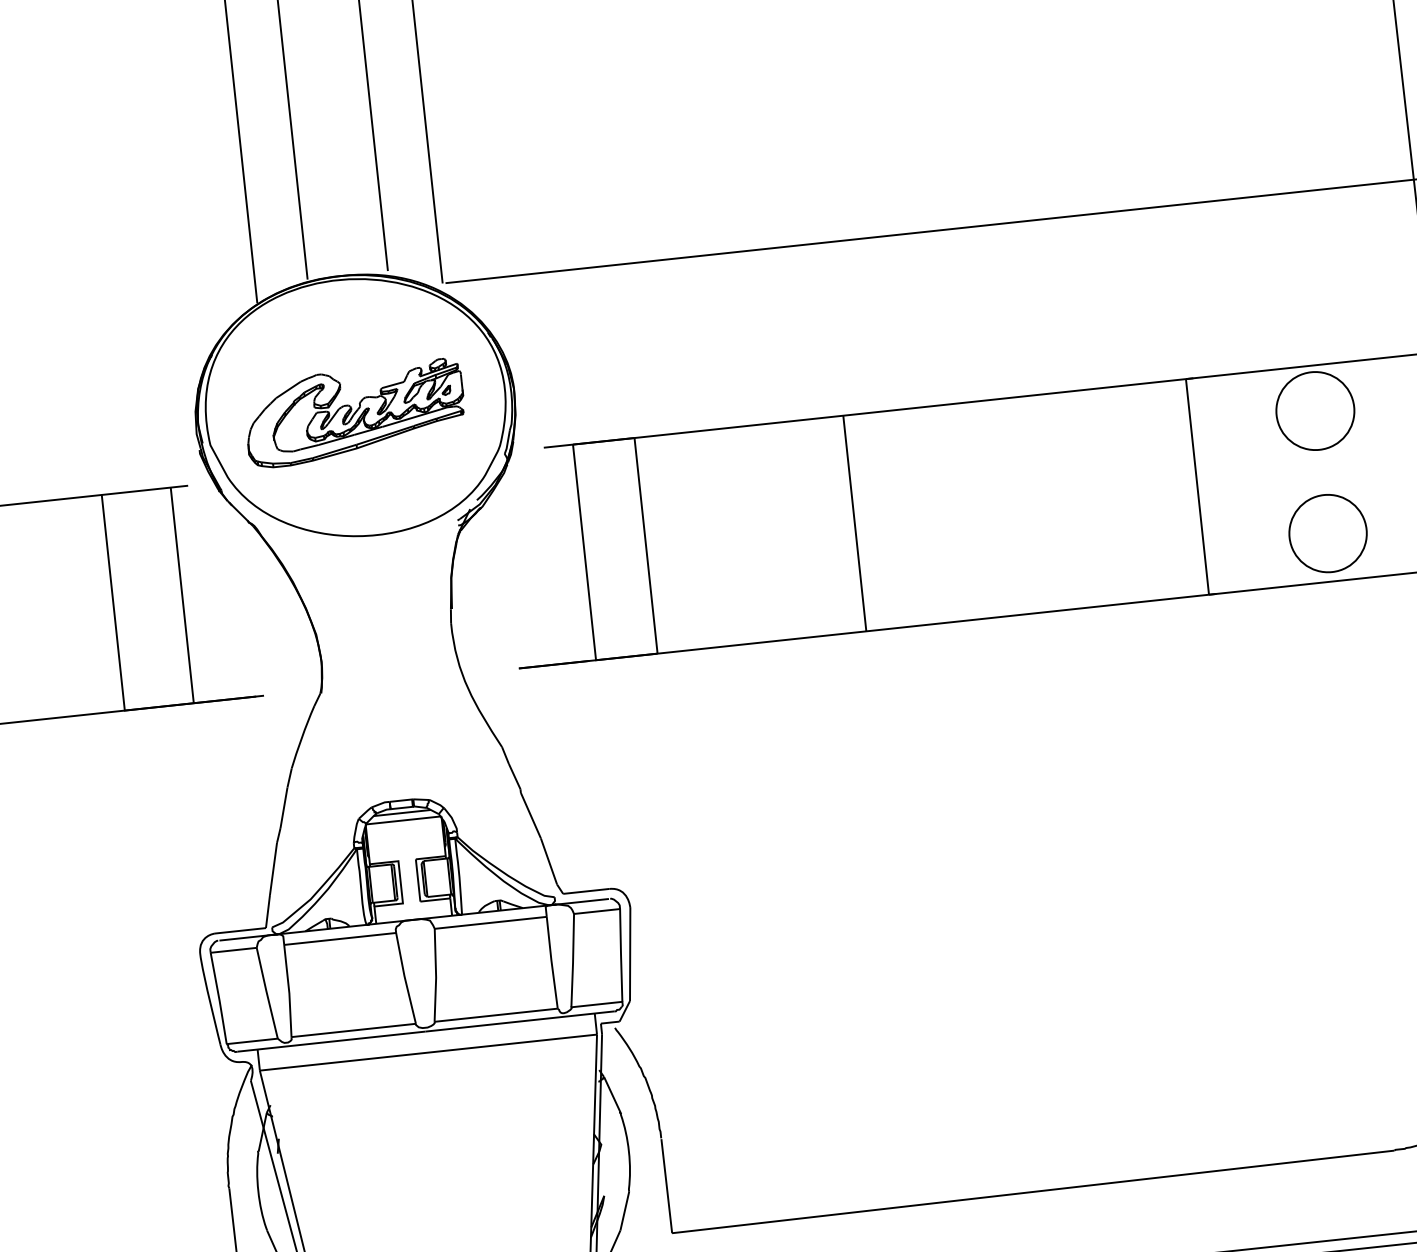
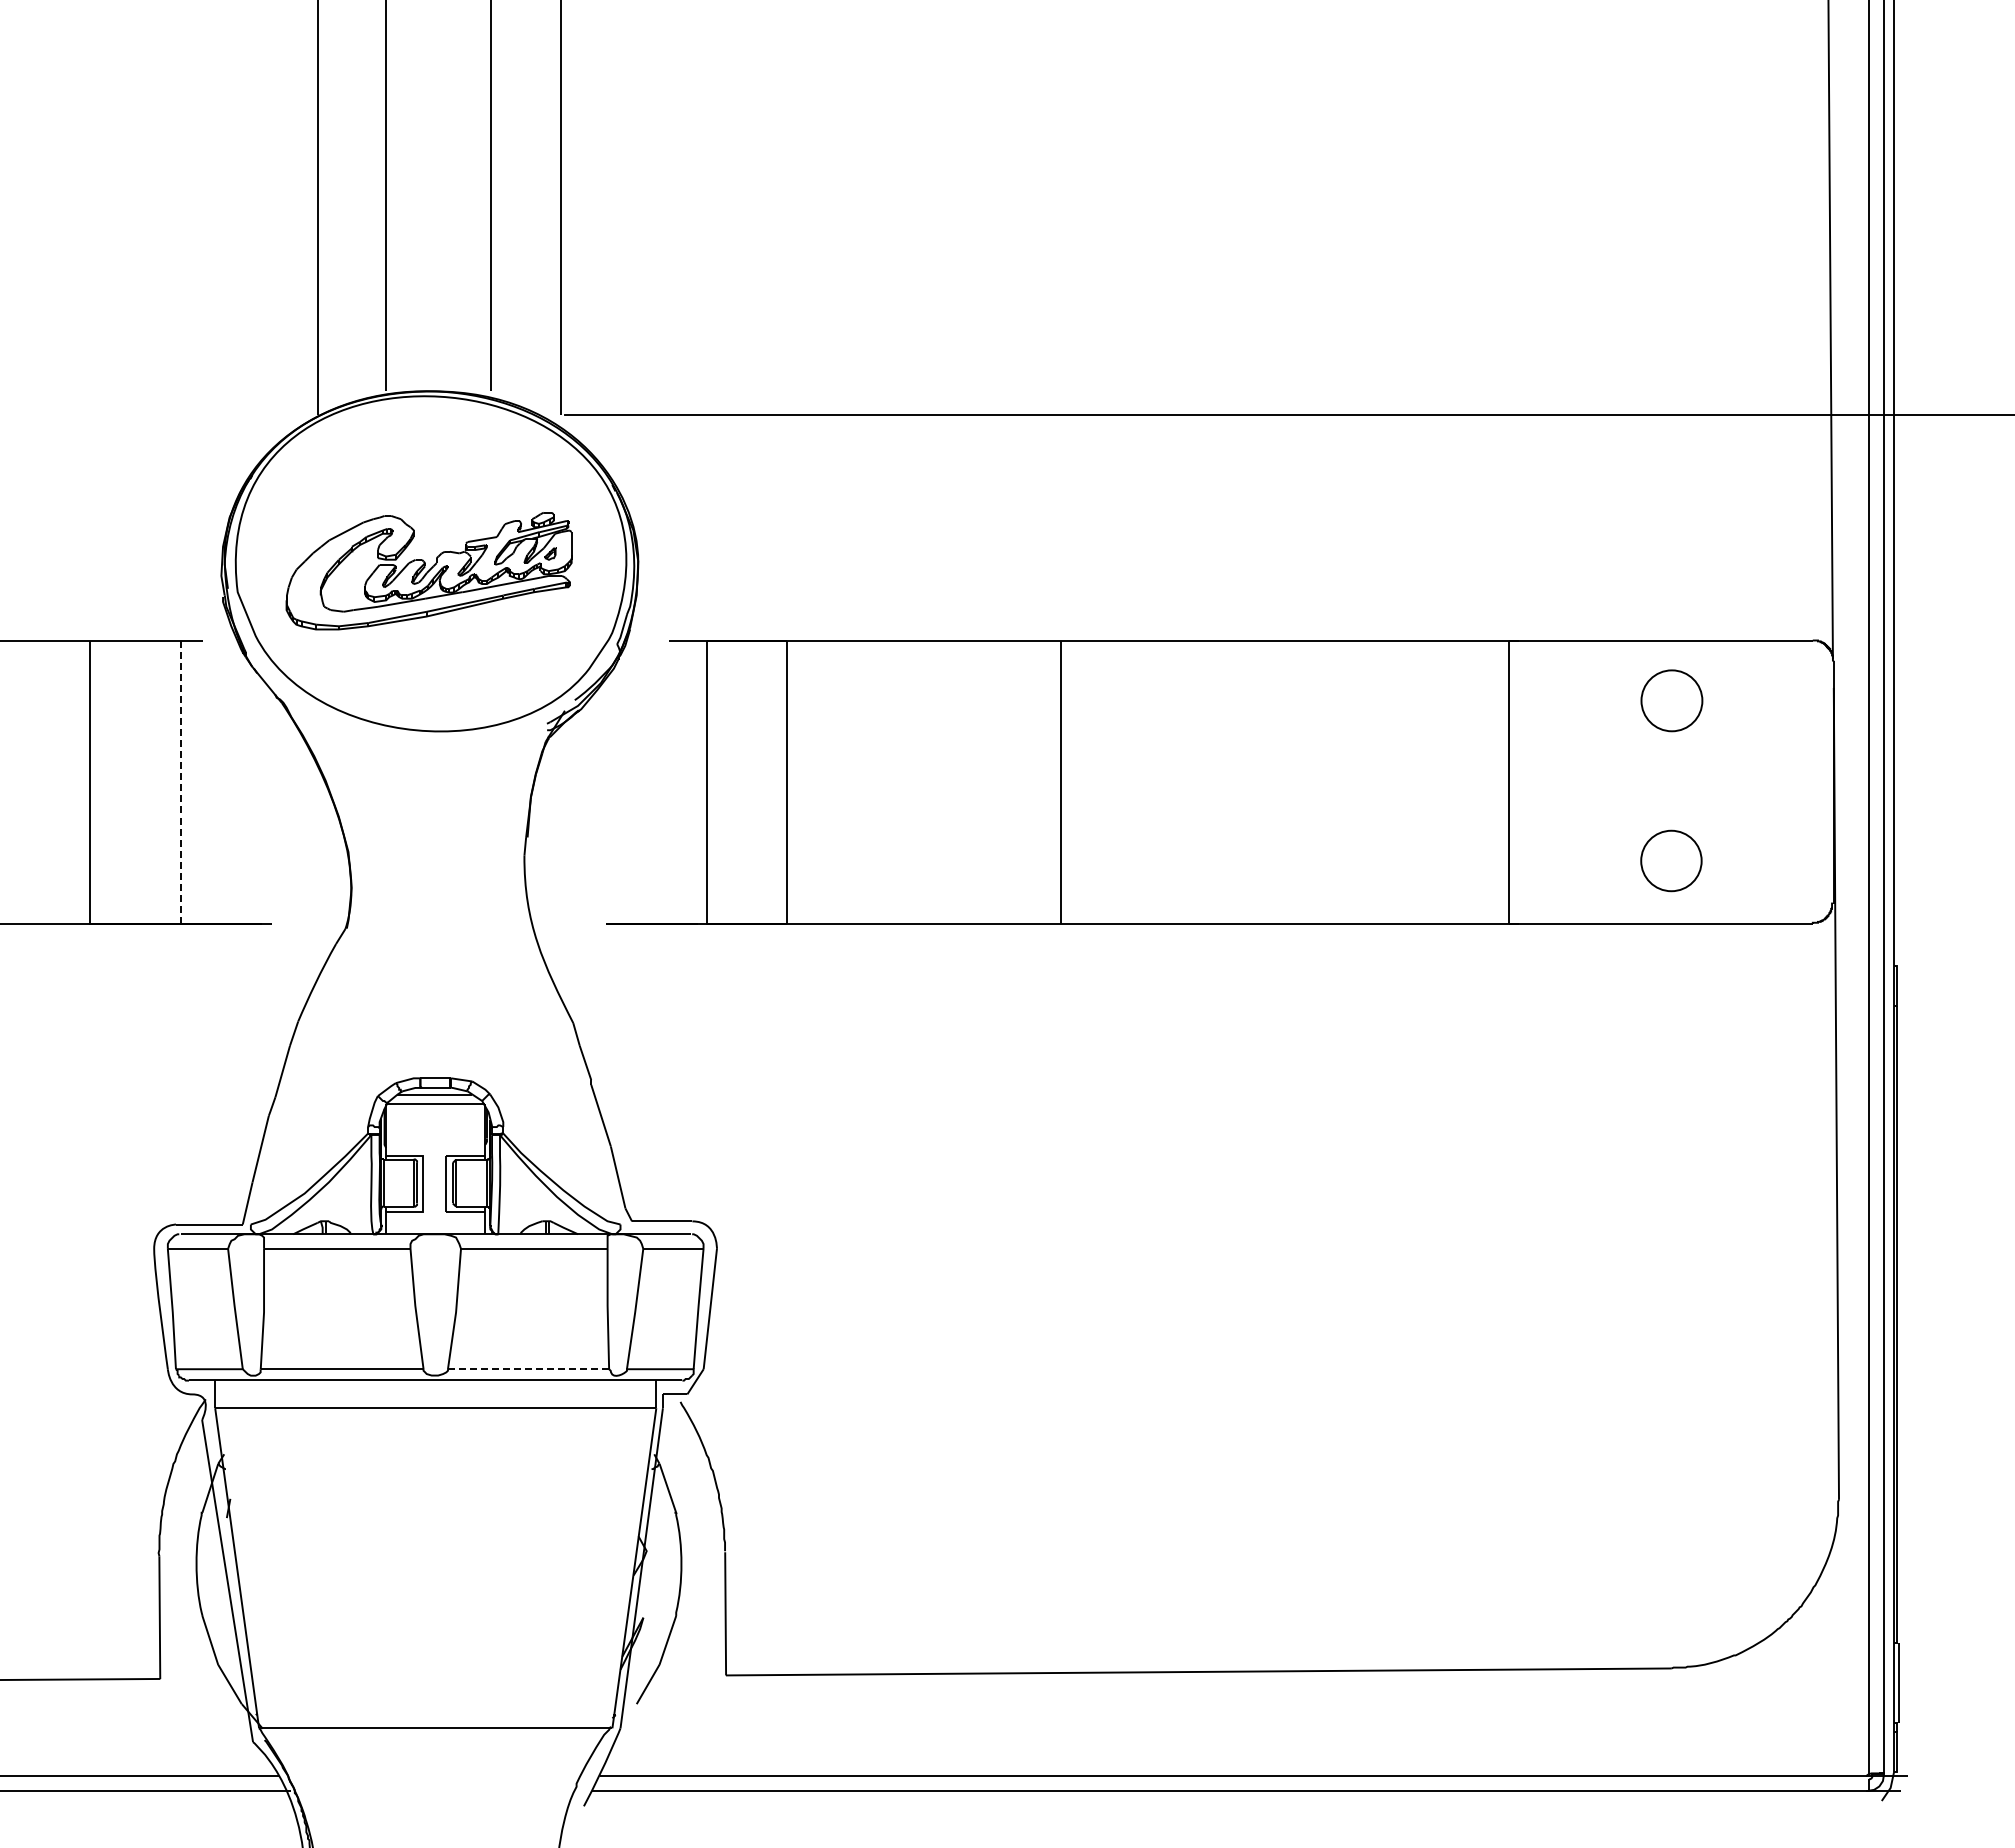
circle: (1315, 410) -> (1671, 700), size x0.6
circle: (1328, 533) -> (1671, 860), size x0.6
line: (182, 596) -> (180, 783), solid -> dashed
line: (496, 1015) -> (528, 1369), solid -> dashed

